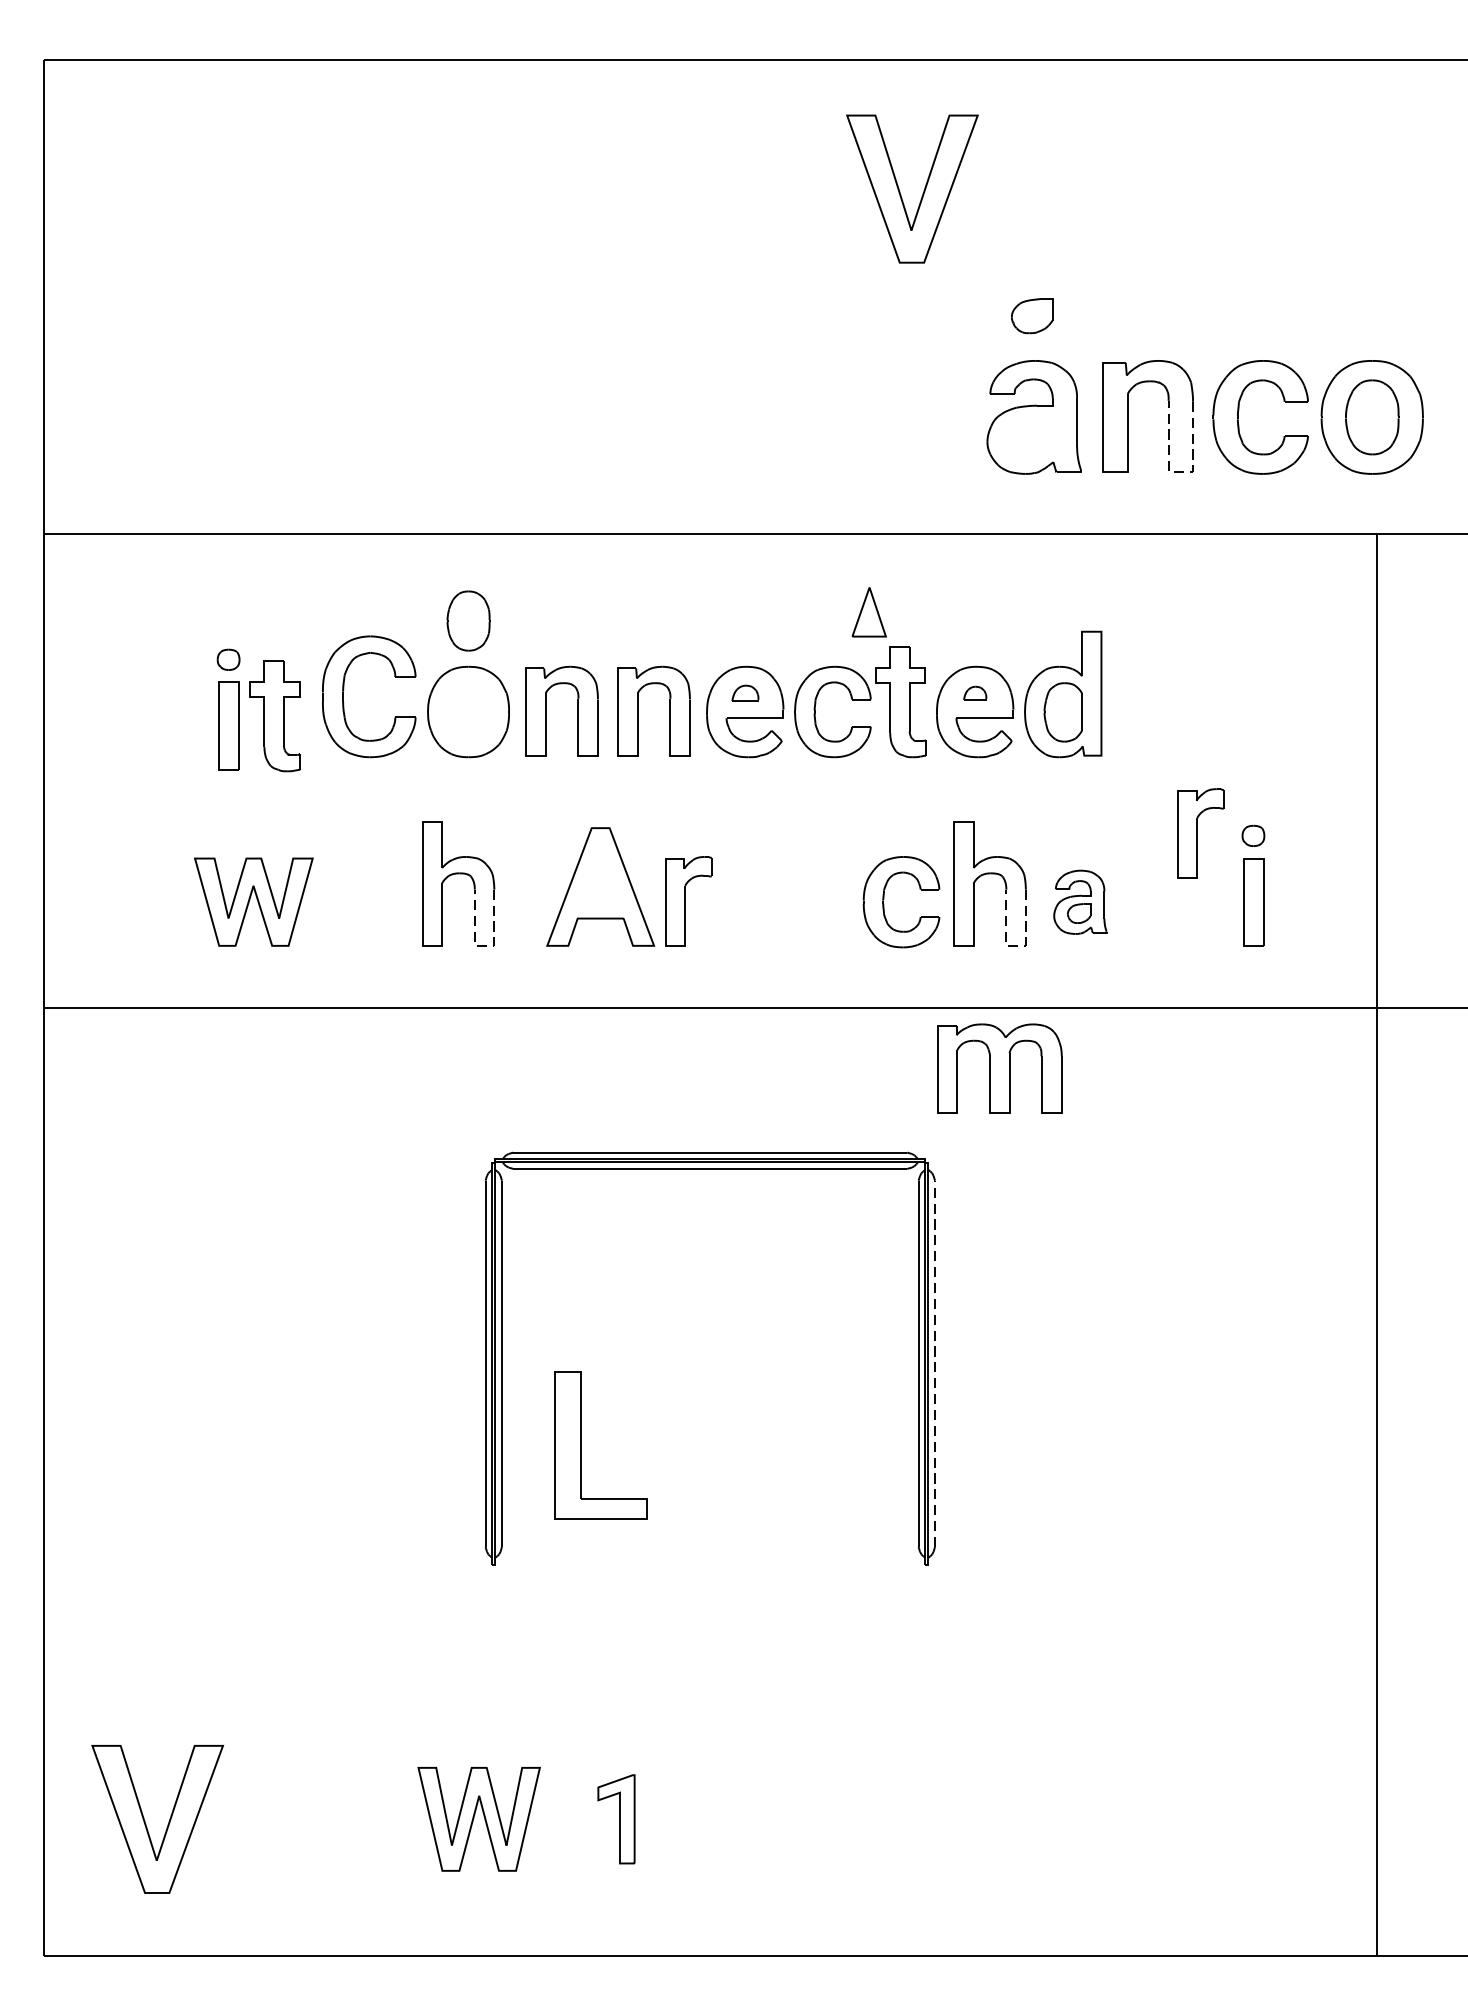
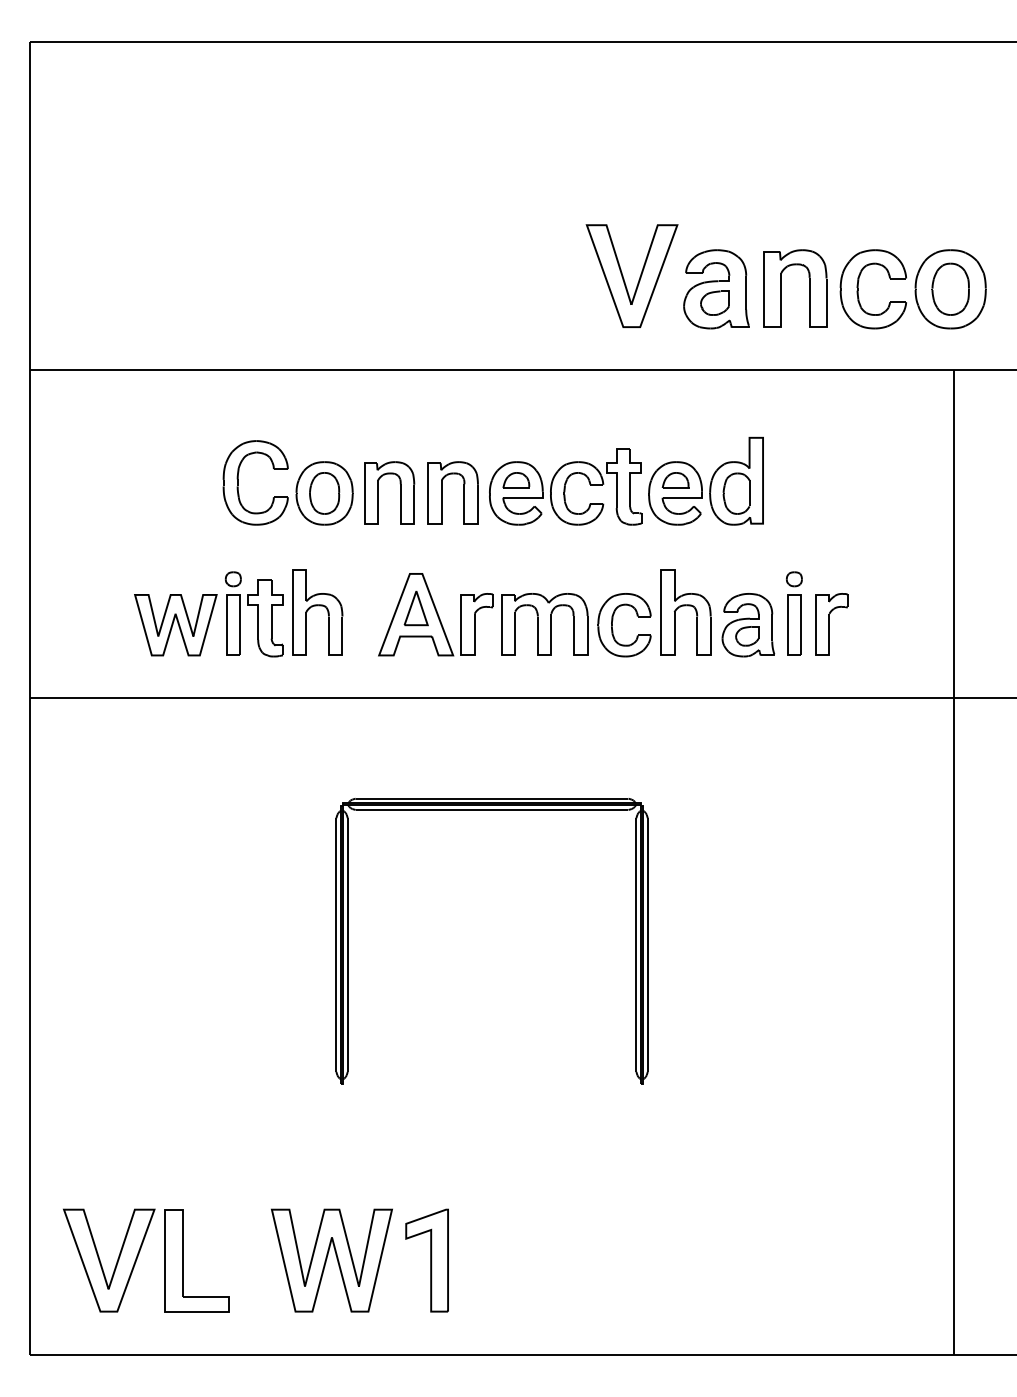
part: (901, 192) -> (624, 278), moved
part: (1031, 315) -> (714, 302), moved
line: (1180, 472) -> (817, 327), dashed -> solid
part: (868, 612) -> (415, 608), moved
part: (468, 621) -> (324, 493), moved
part: (745, 693) -> (516, 480), size x1.43
part: (975, 693) -> (675, 480), size x1.67
part: (257, 710) -> (253, 614), moved
part: (1200, 833) -> (831, 624), moved
part: (1253, 885) -> (794, 613), moved
part: (1080, 902) -> (748, 625), size x1.43
line: (484, 945) -> (335, 655), dashed -> solid
line: (1015, 945) -> (703, 655), dashed -> solid
part: (999, 1068) -> (544, 624), moved
line: (934, 1364) -> (647, 945), dashed -> solid
part: (580, 1445) -> (183, 1260), moved
part: (478, 1819) -> (331, 1260), size x1.43
part: (615, 1819) -> (426, 1260), size x1.67

